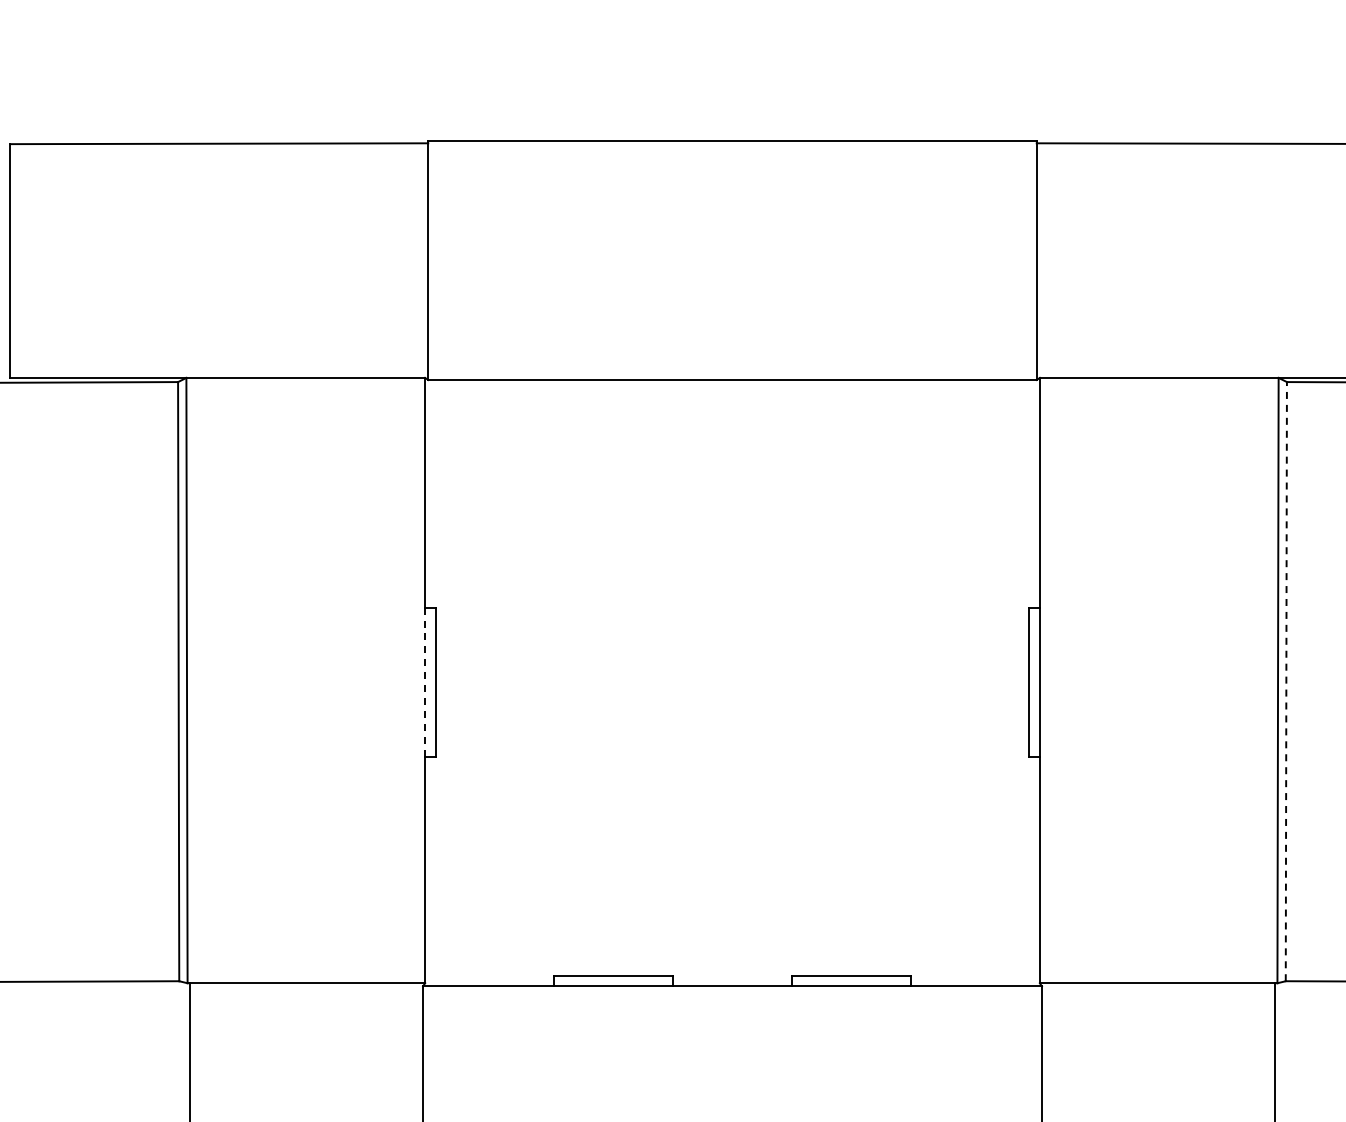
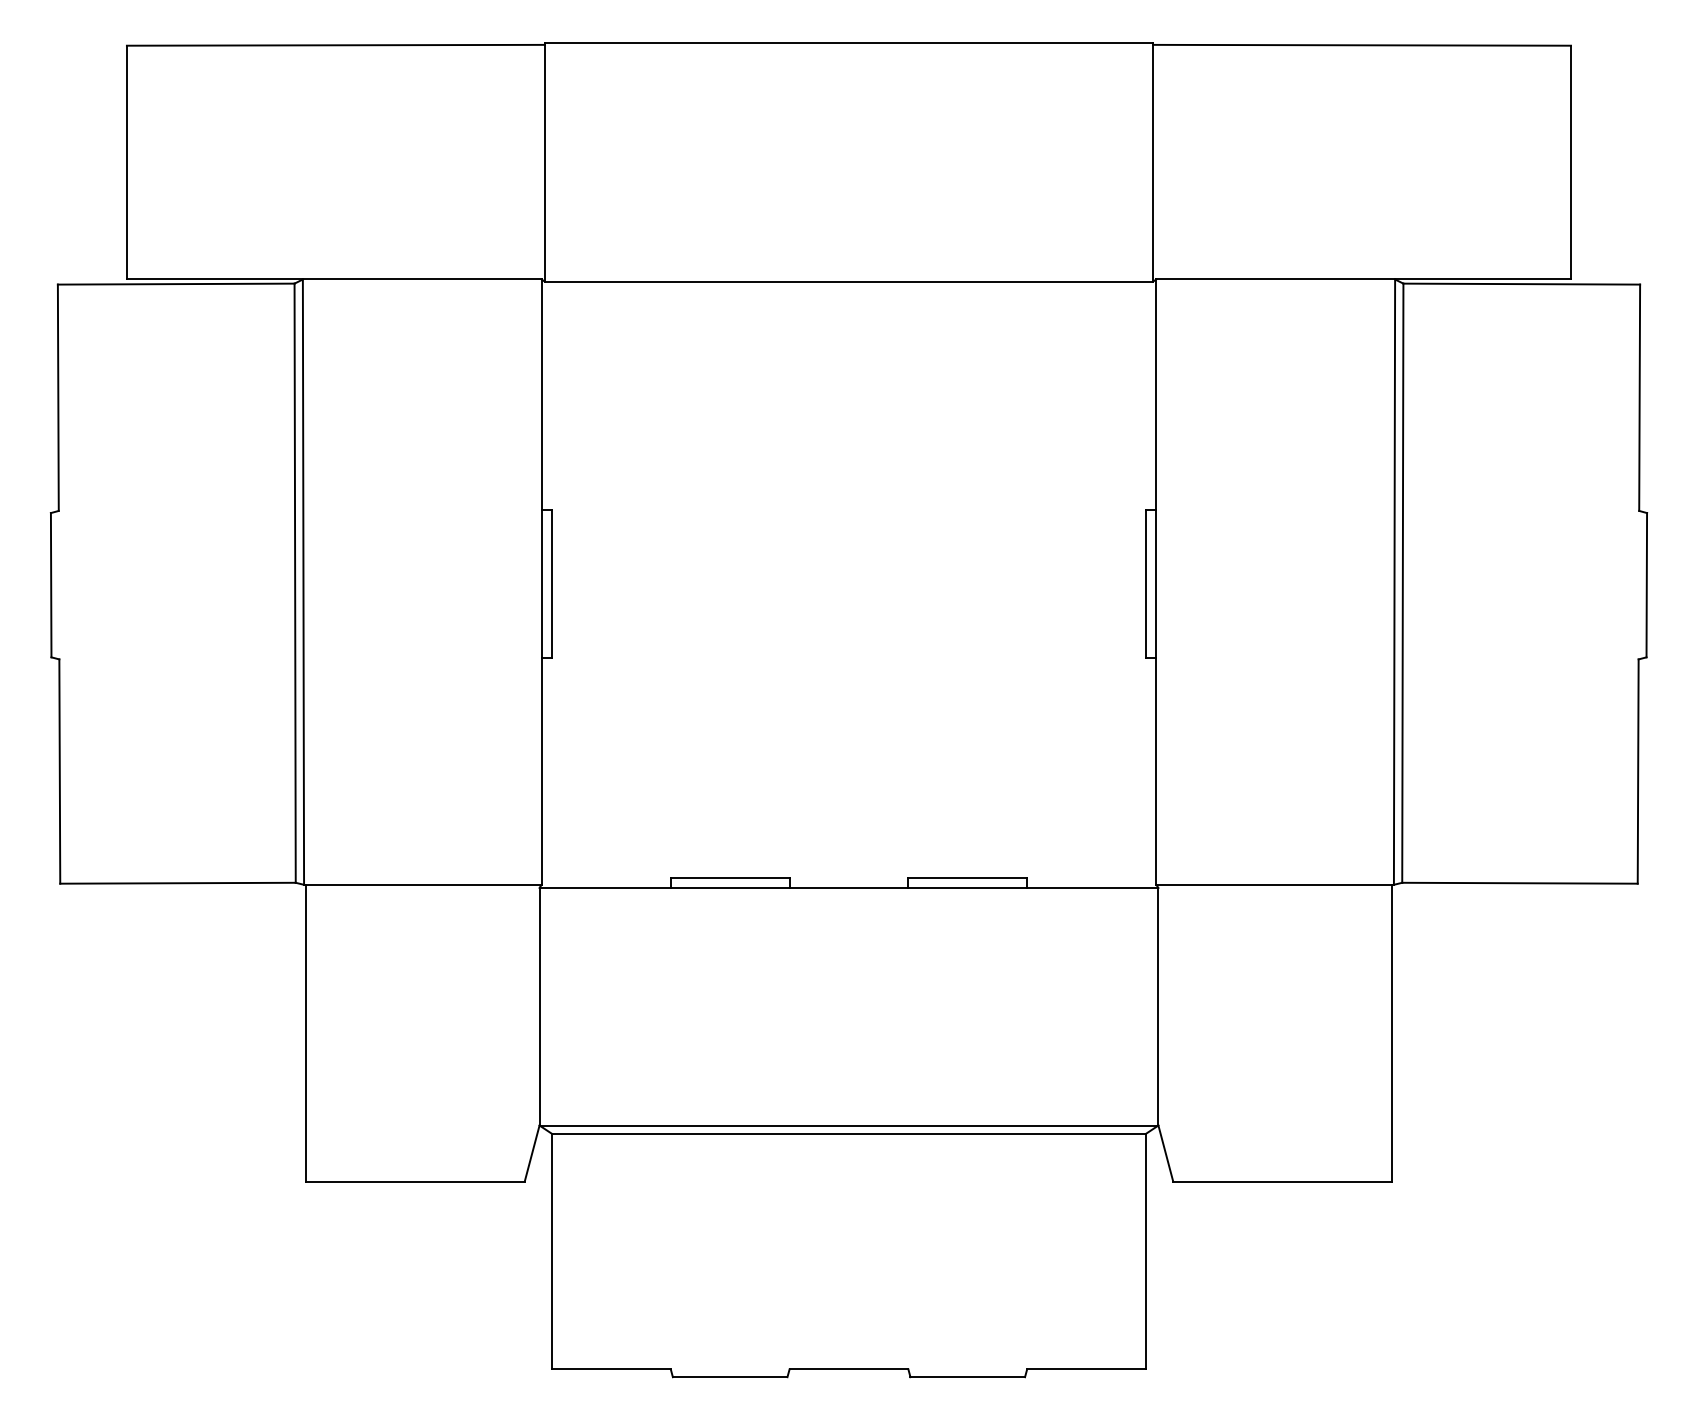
line: (425, 681) -> (541, 583), dashed -> solid
line: (1286, 681) -> (1402, 583), dashed -> solid

